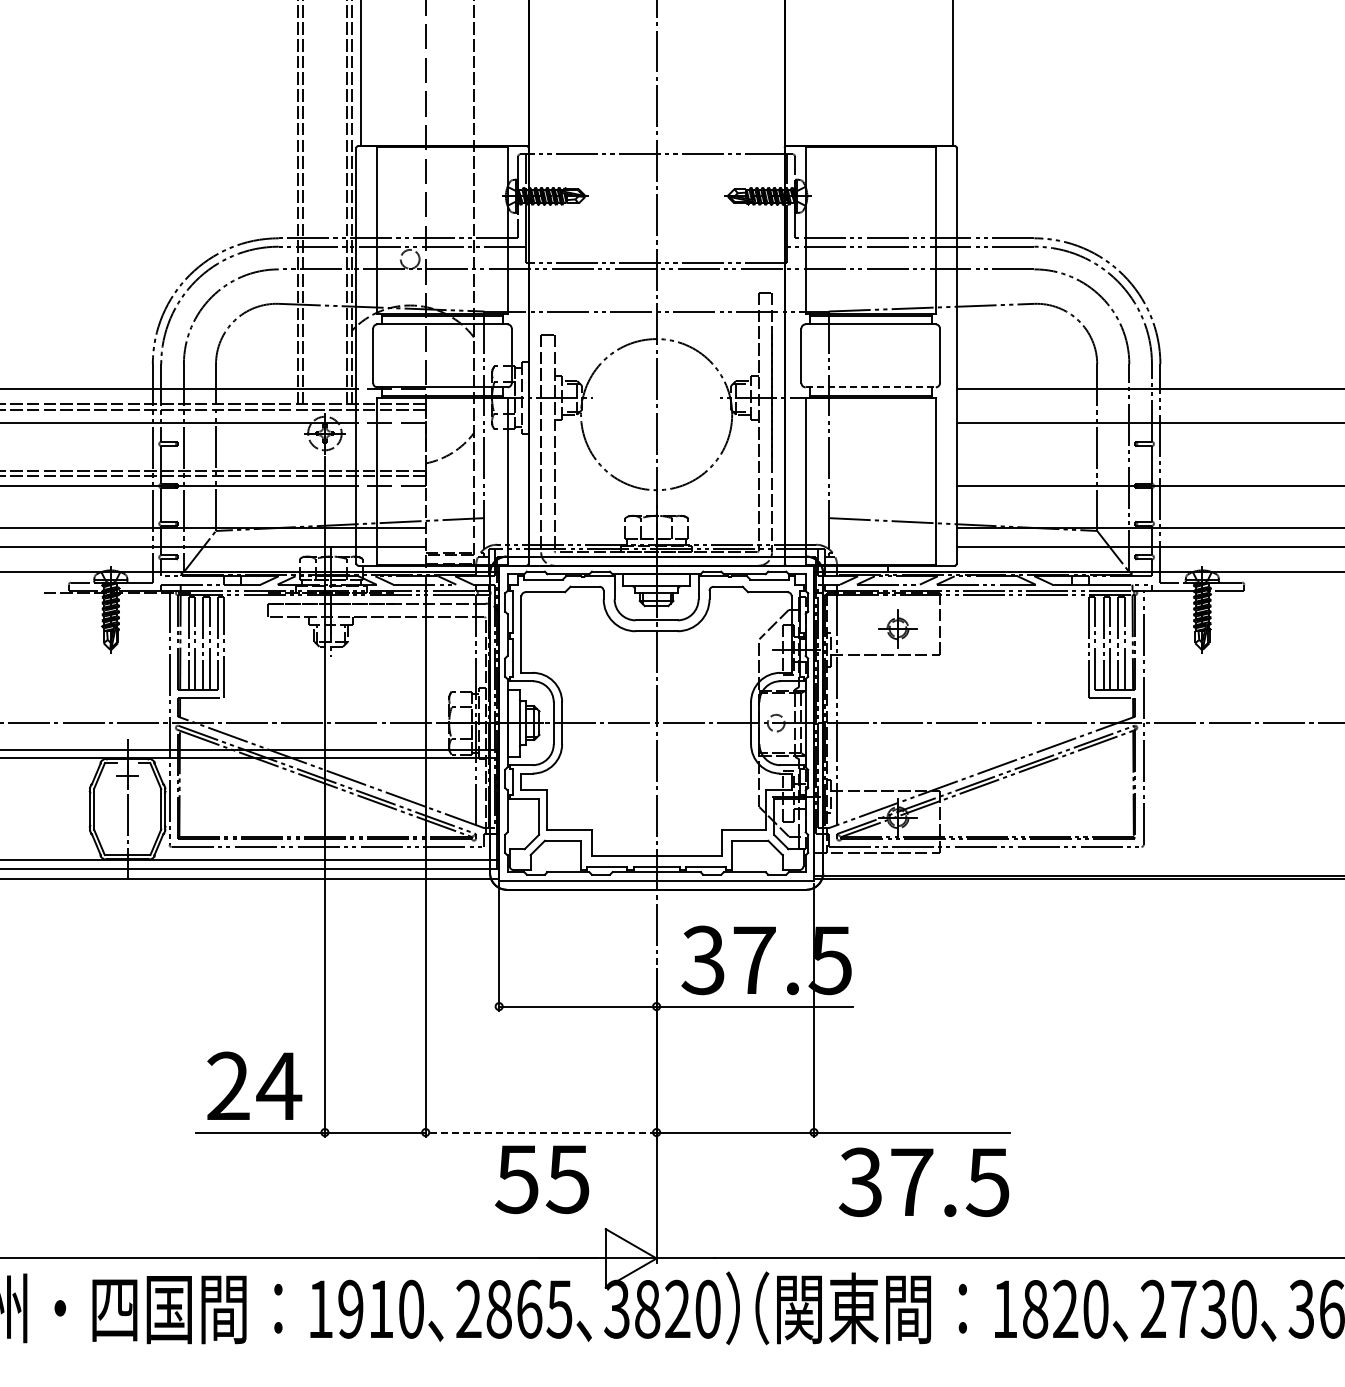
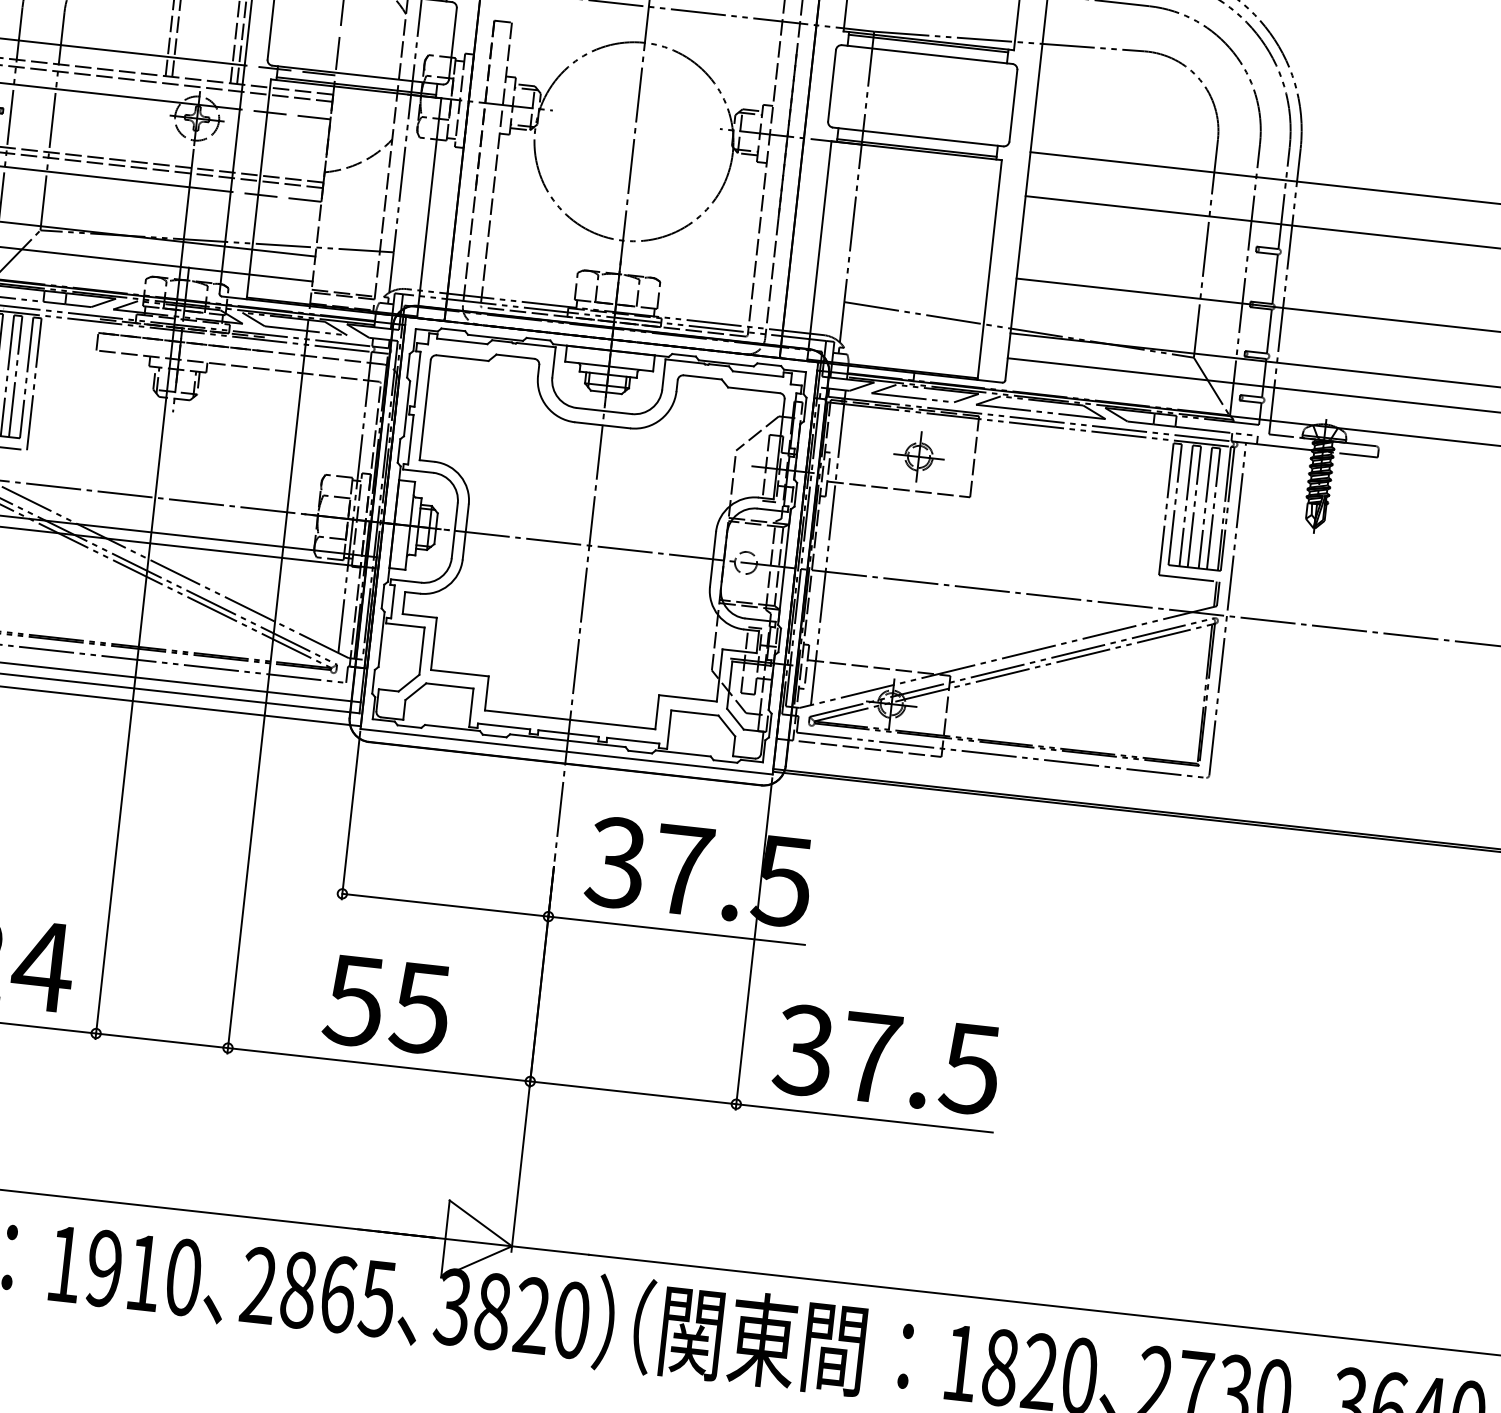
line: (871, 387) -> (919, 137), dashed -> solid
line: (540, 1132) -> (378, 1064), dashed -> solid
text: (542, 1179) -> (387, 1004), moved
text: (923, 1182) -> (886, 1059), moved

